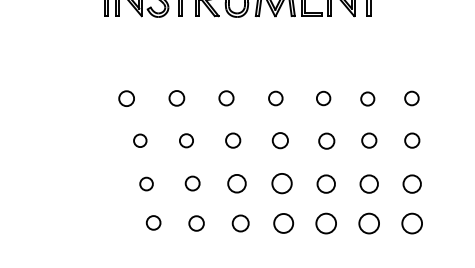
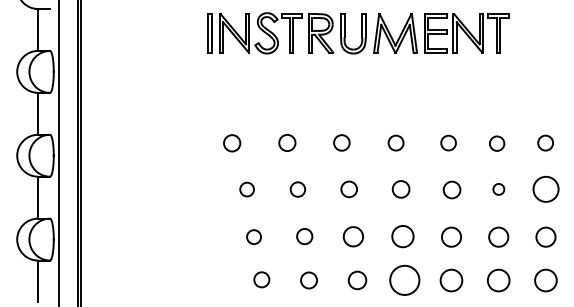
circle: (369, 140) -> (498, 189), size x0.7
circle: (411, 140) -> (545, 189), size x1.6
circle: (283, 223) -> (404, 280), size x1.4

